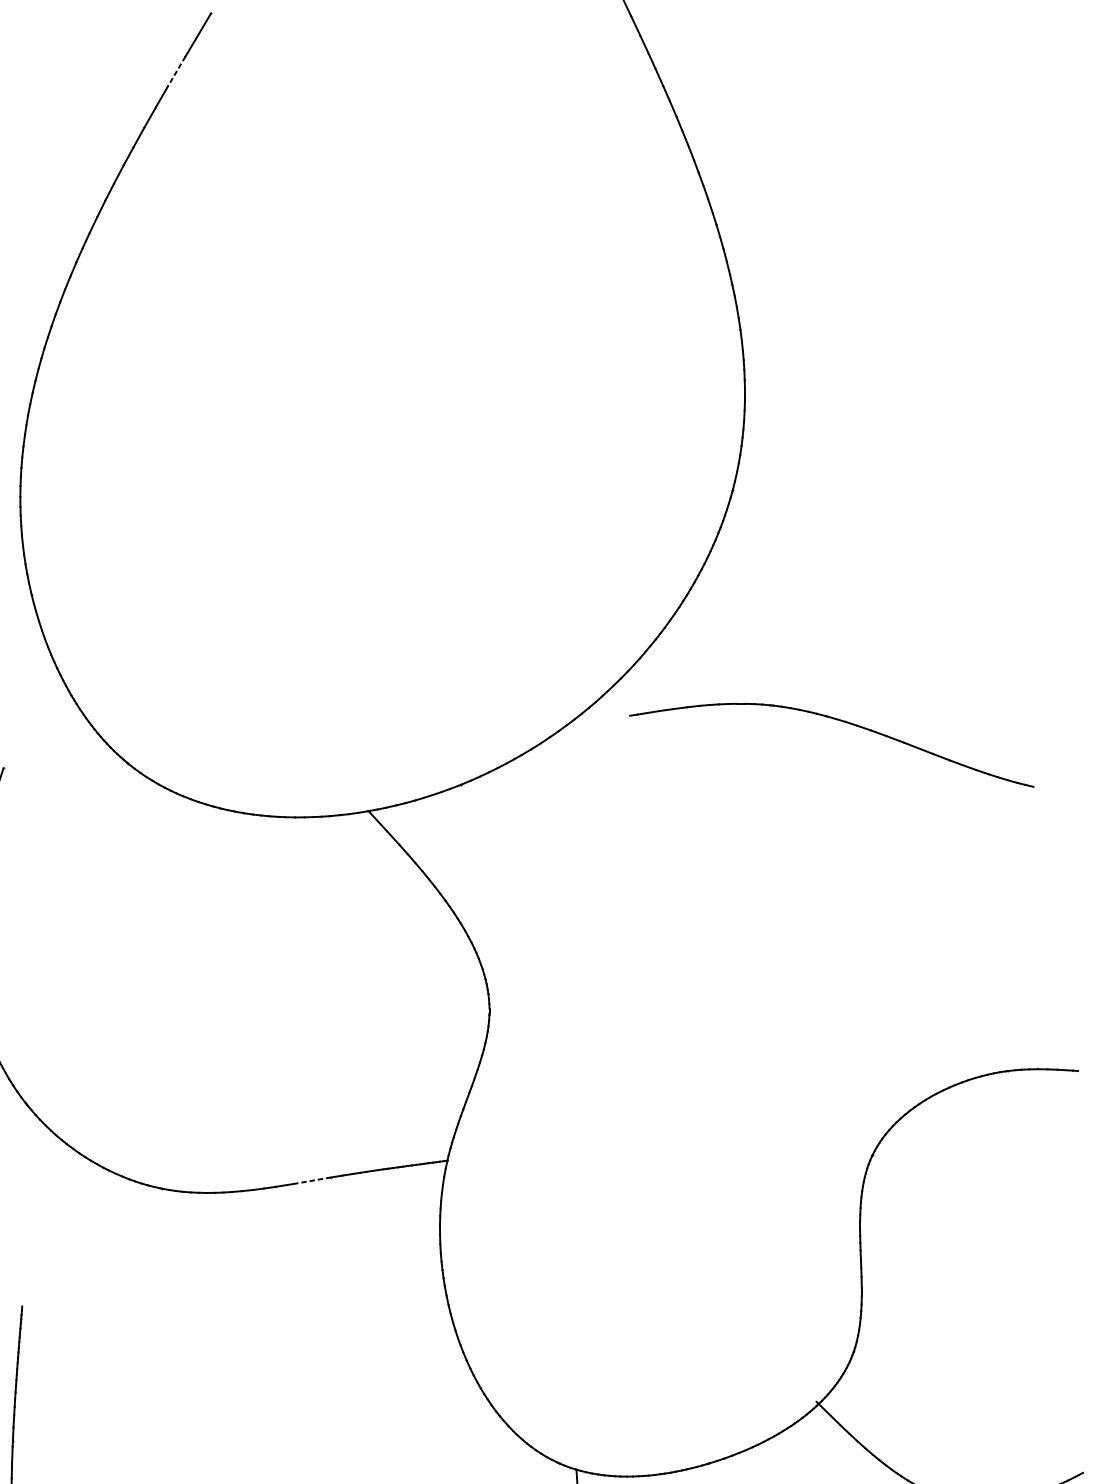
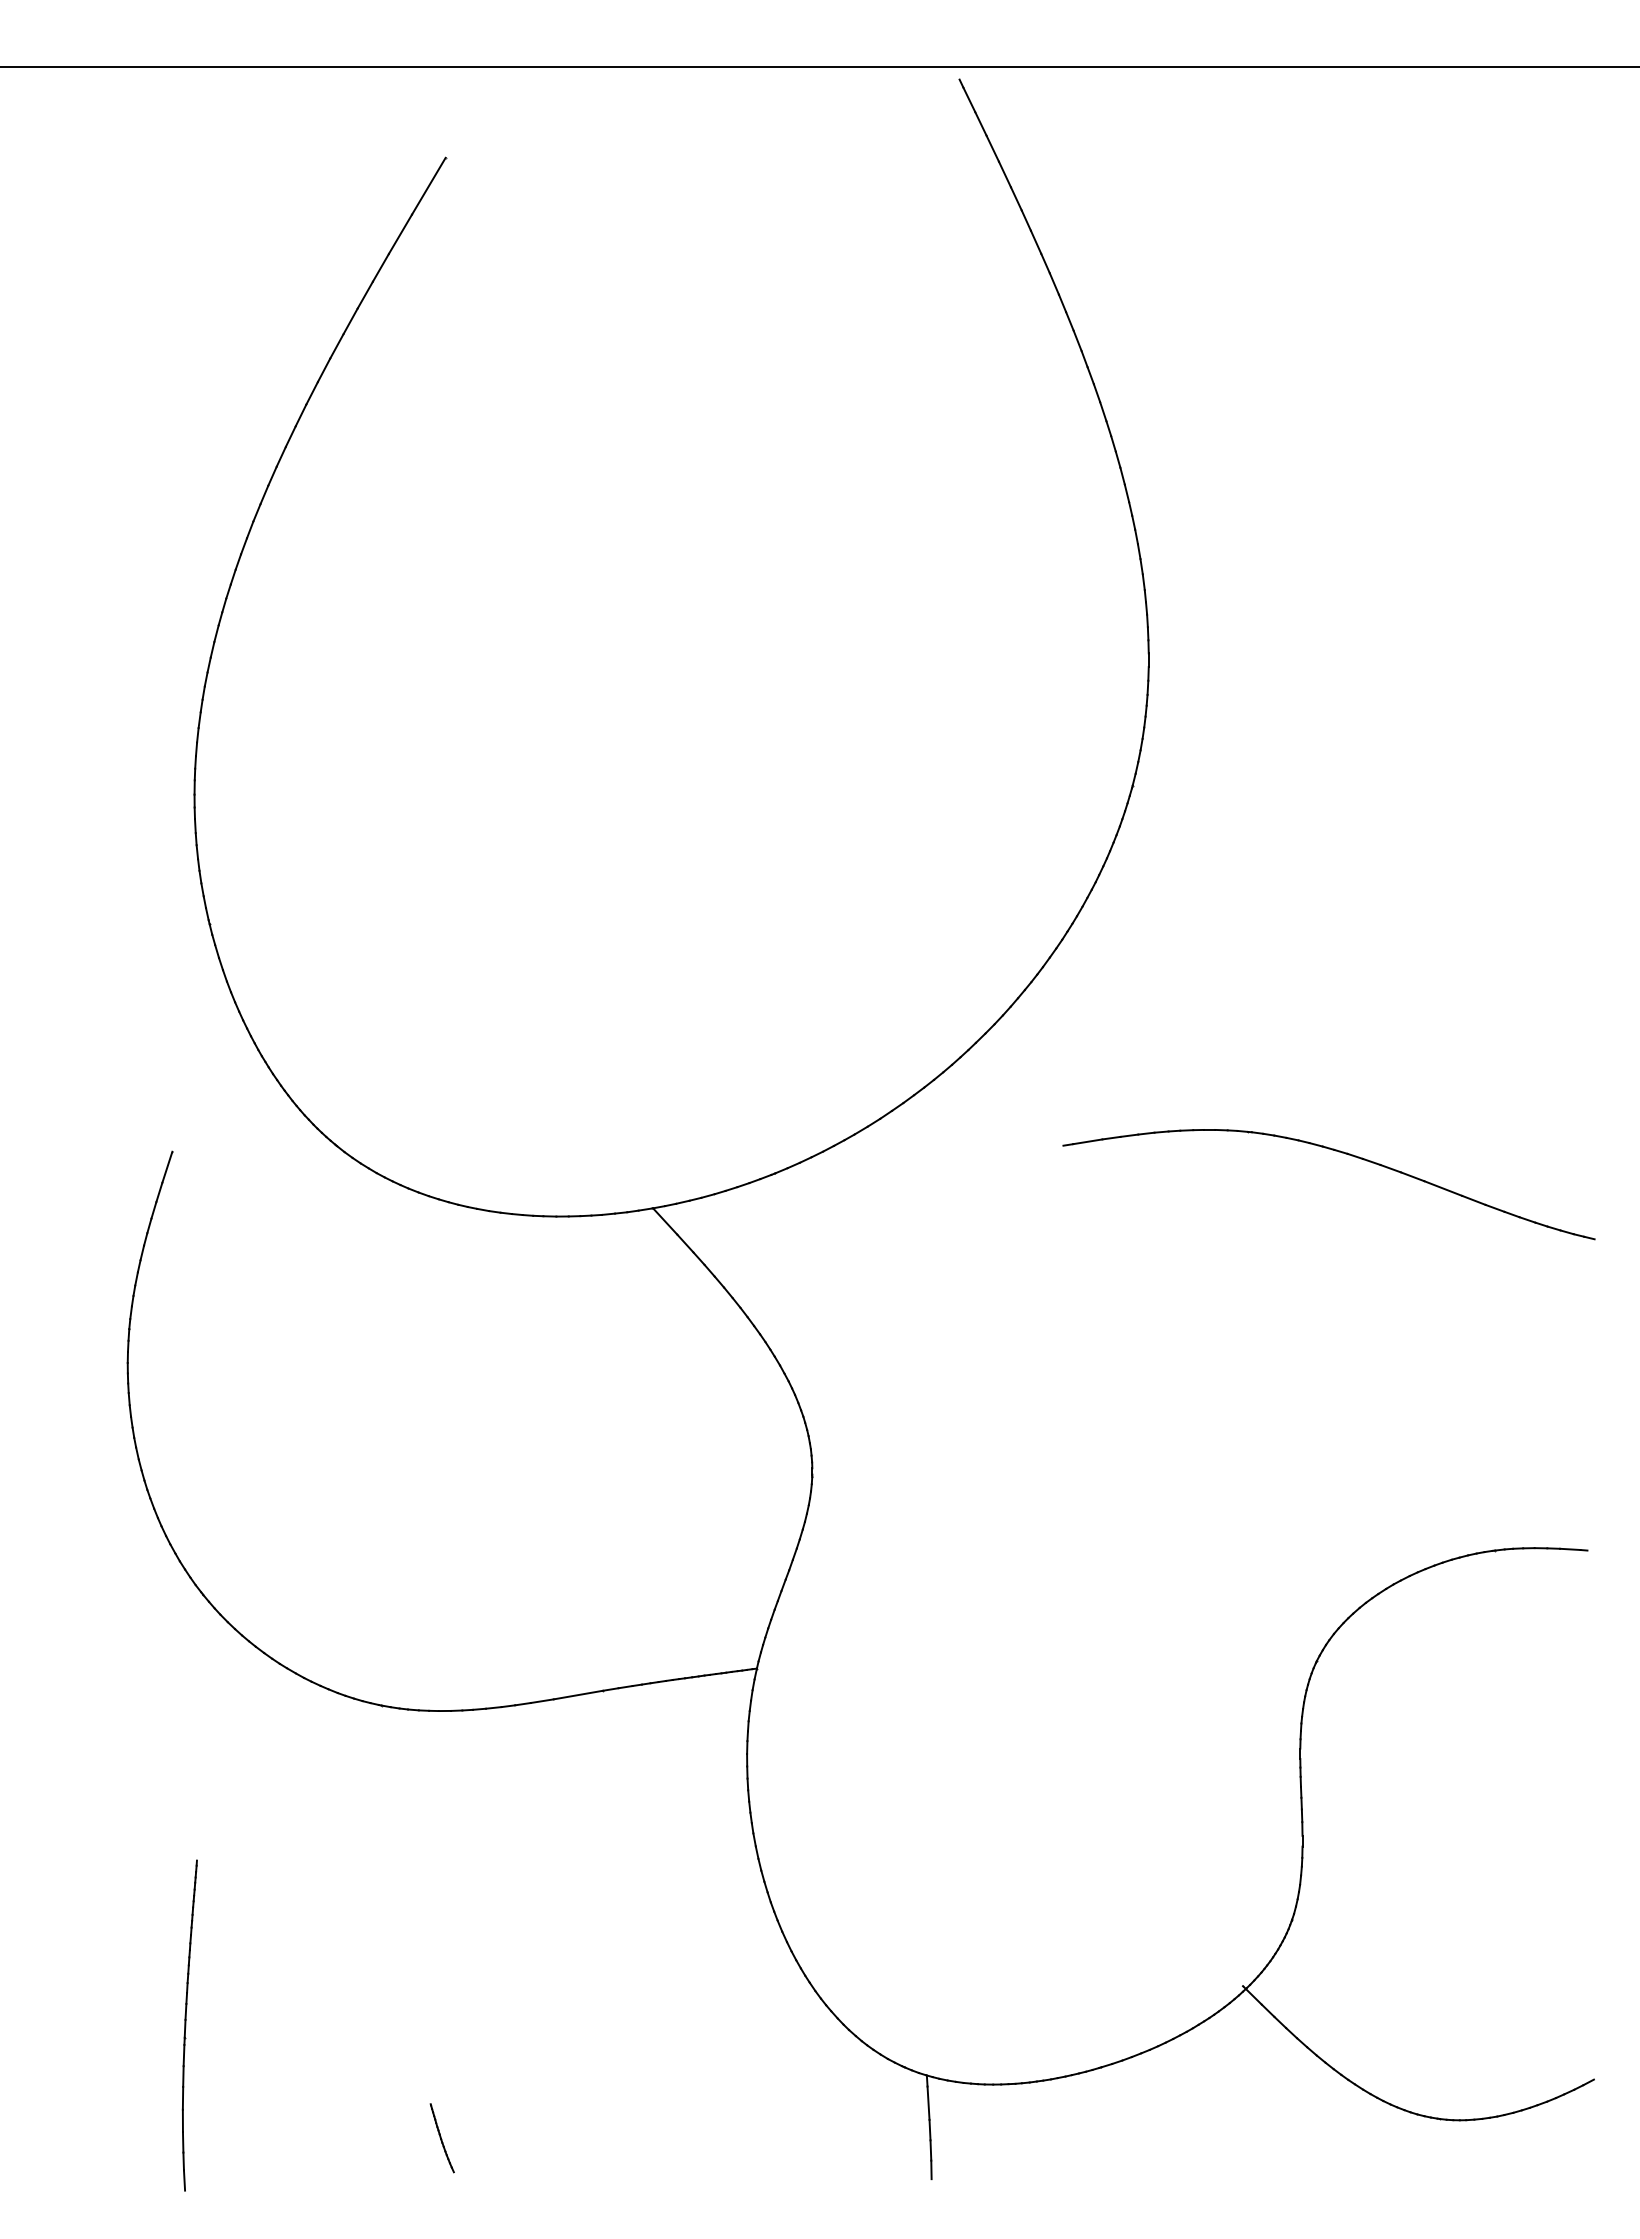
line: (176, 71) -> (400, 234), dashed -> solid
part: (838, 720) -> (1338, 1152), moved
line: (311, 1180) -> (578, 1694), dashed -> solid

